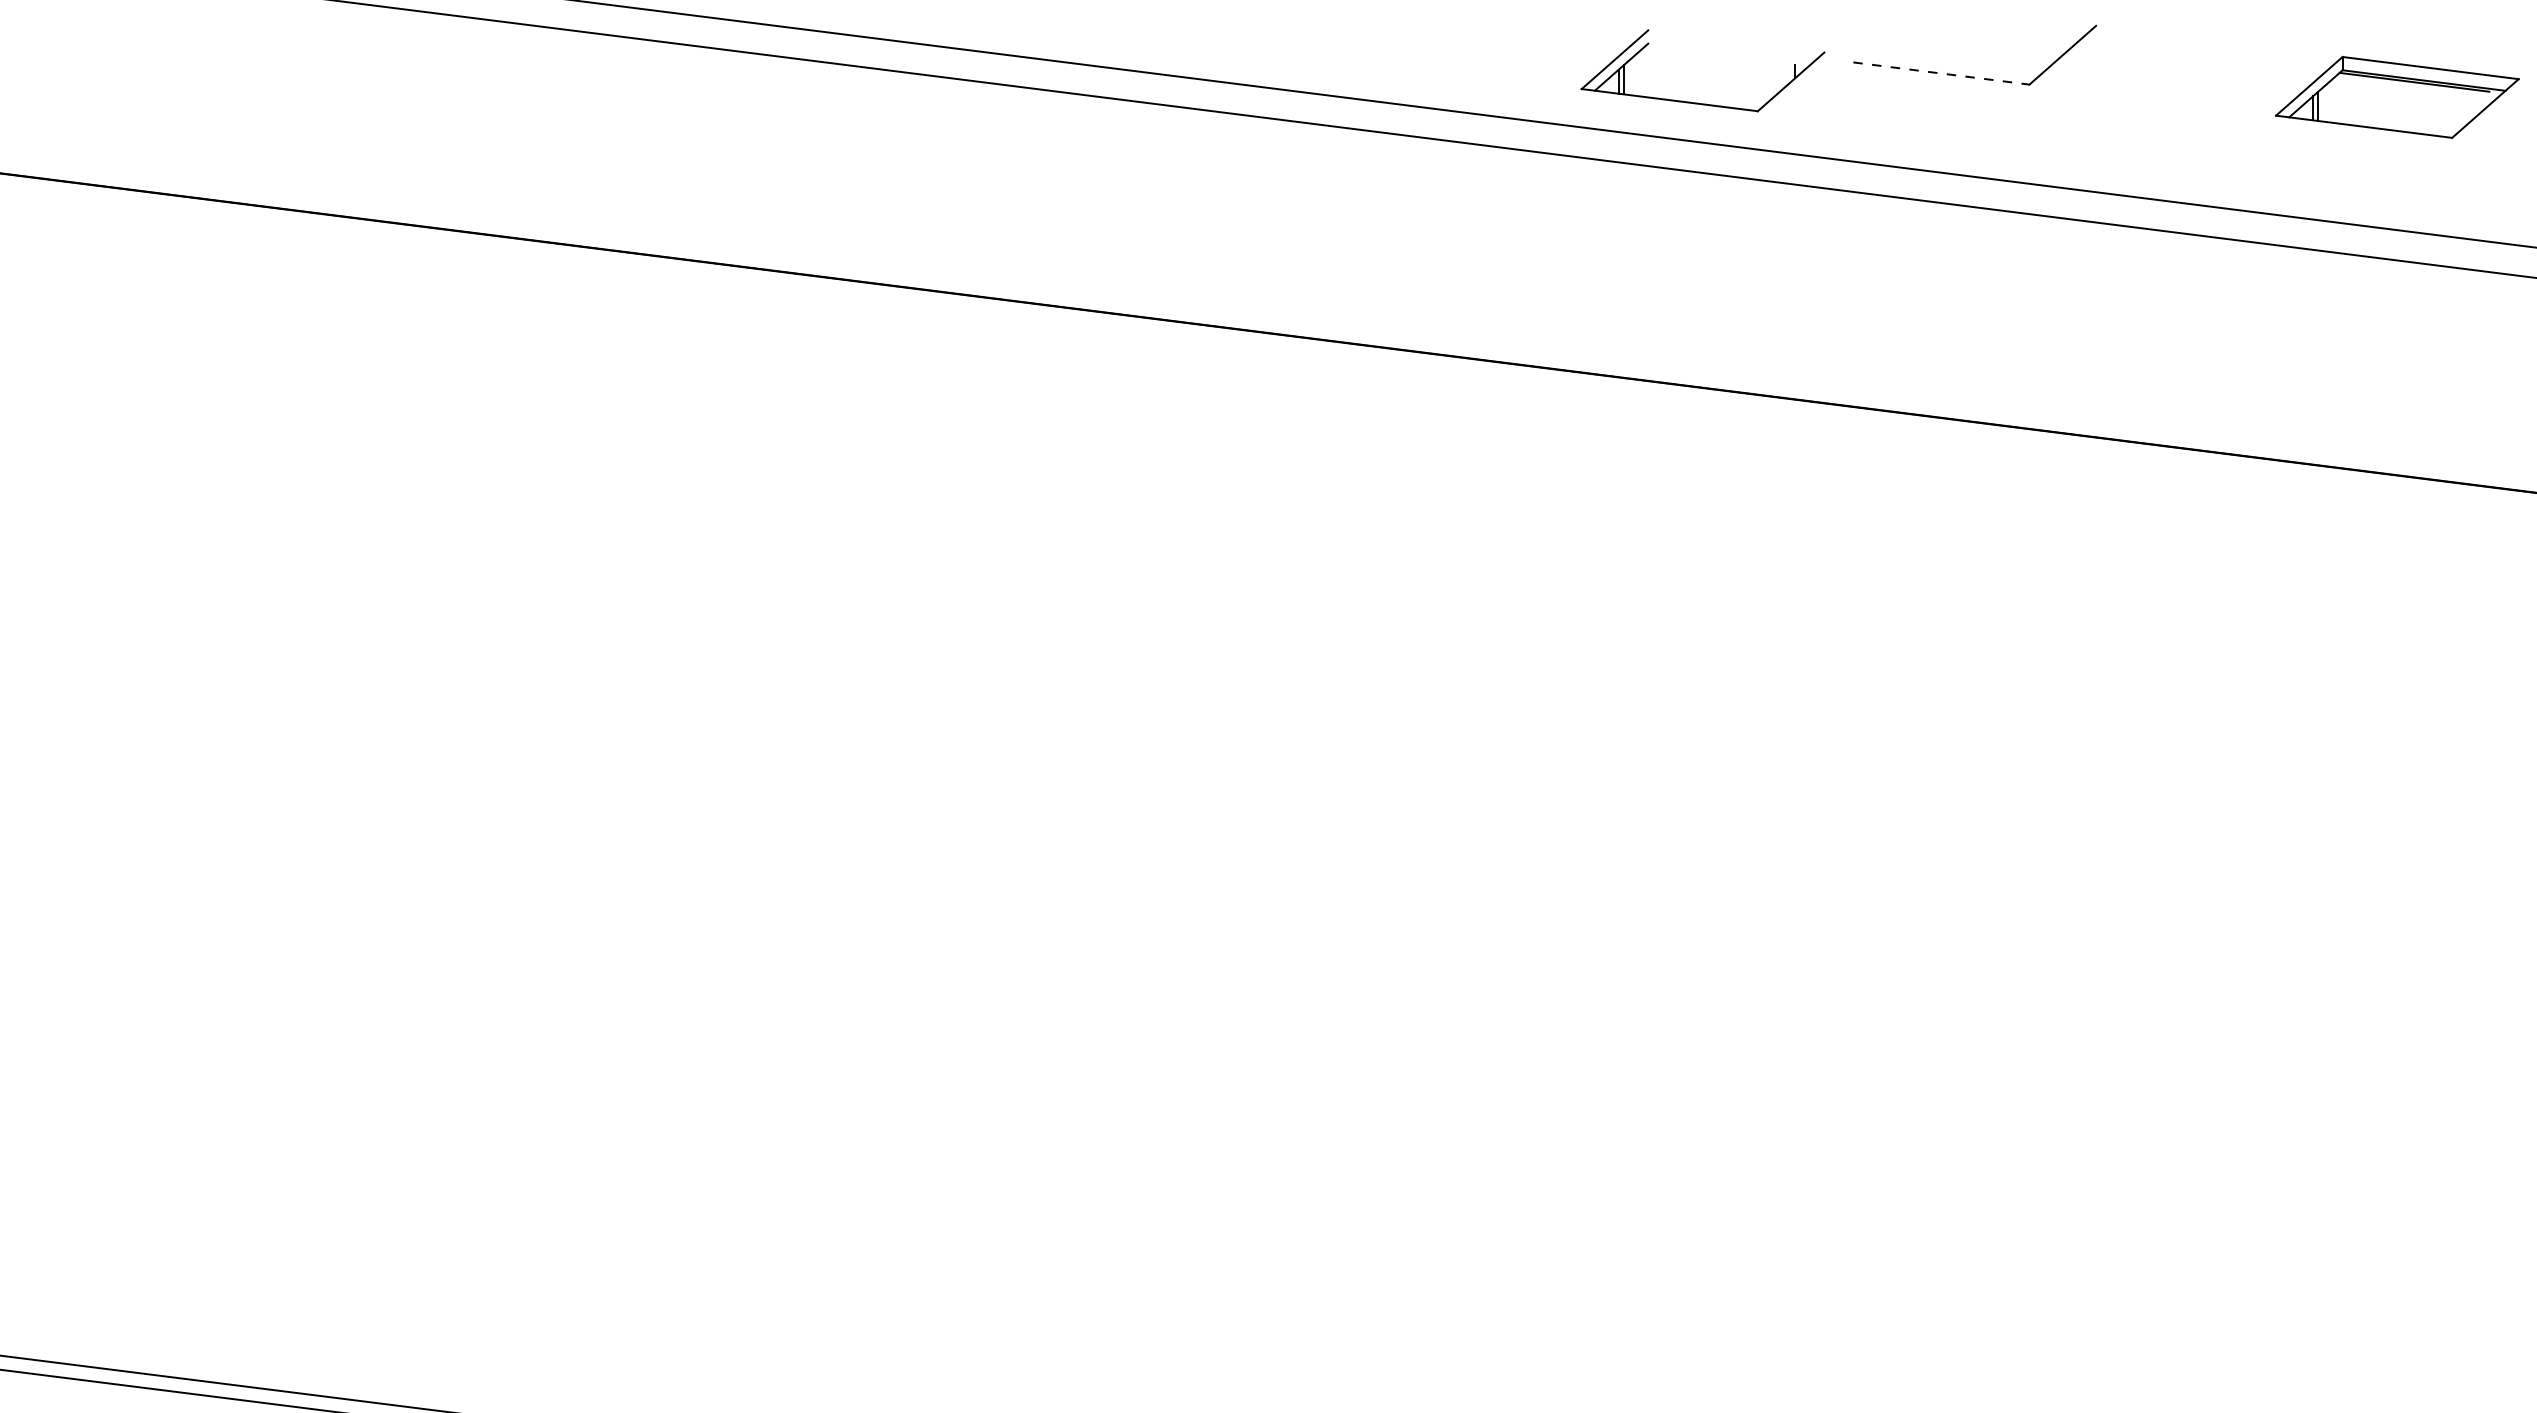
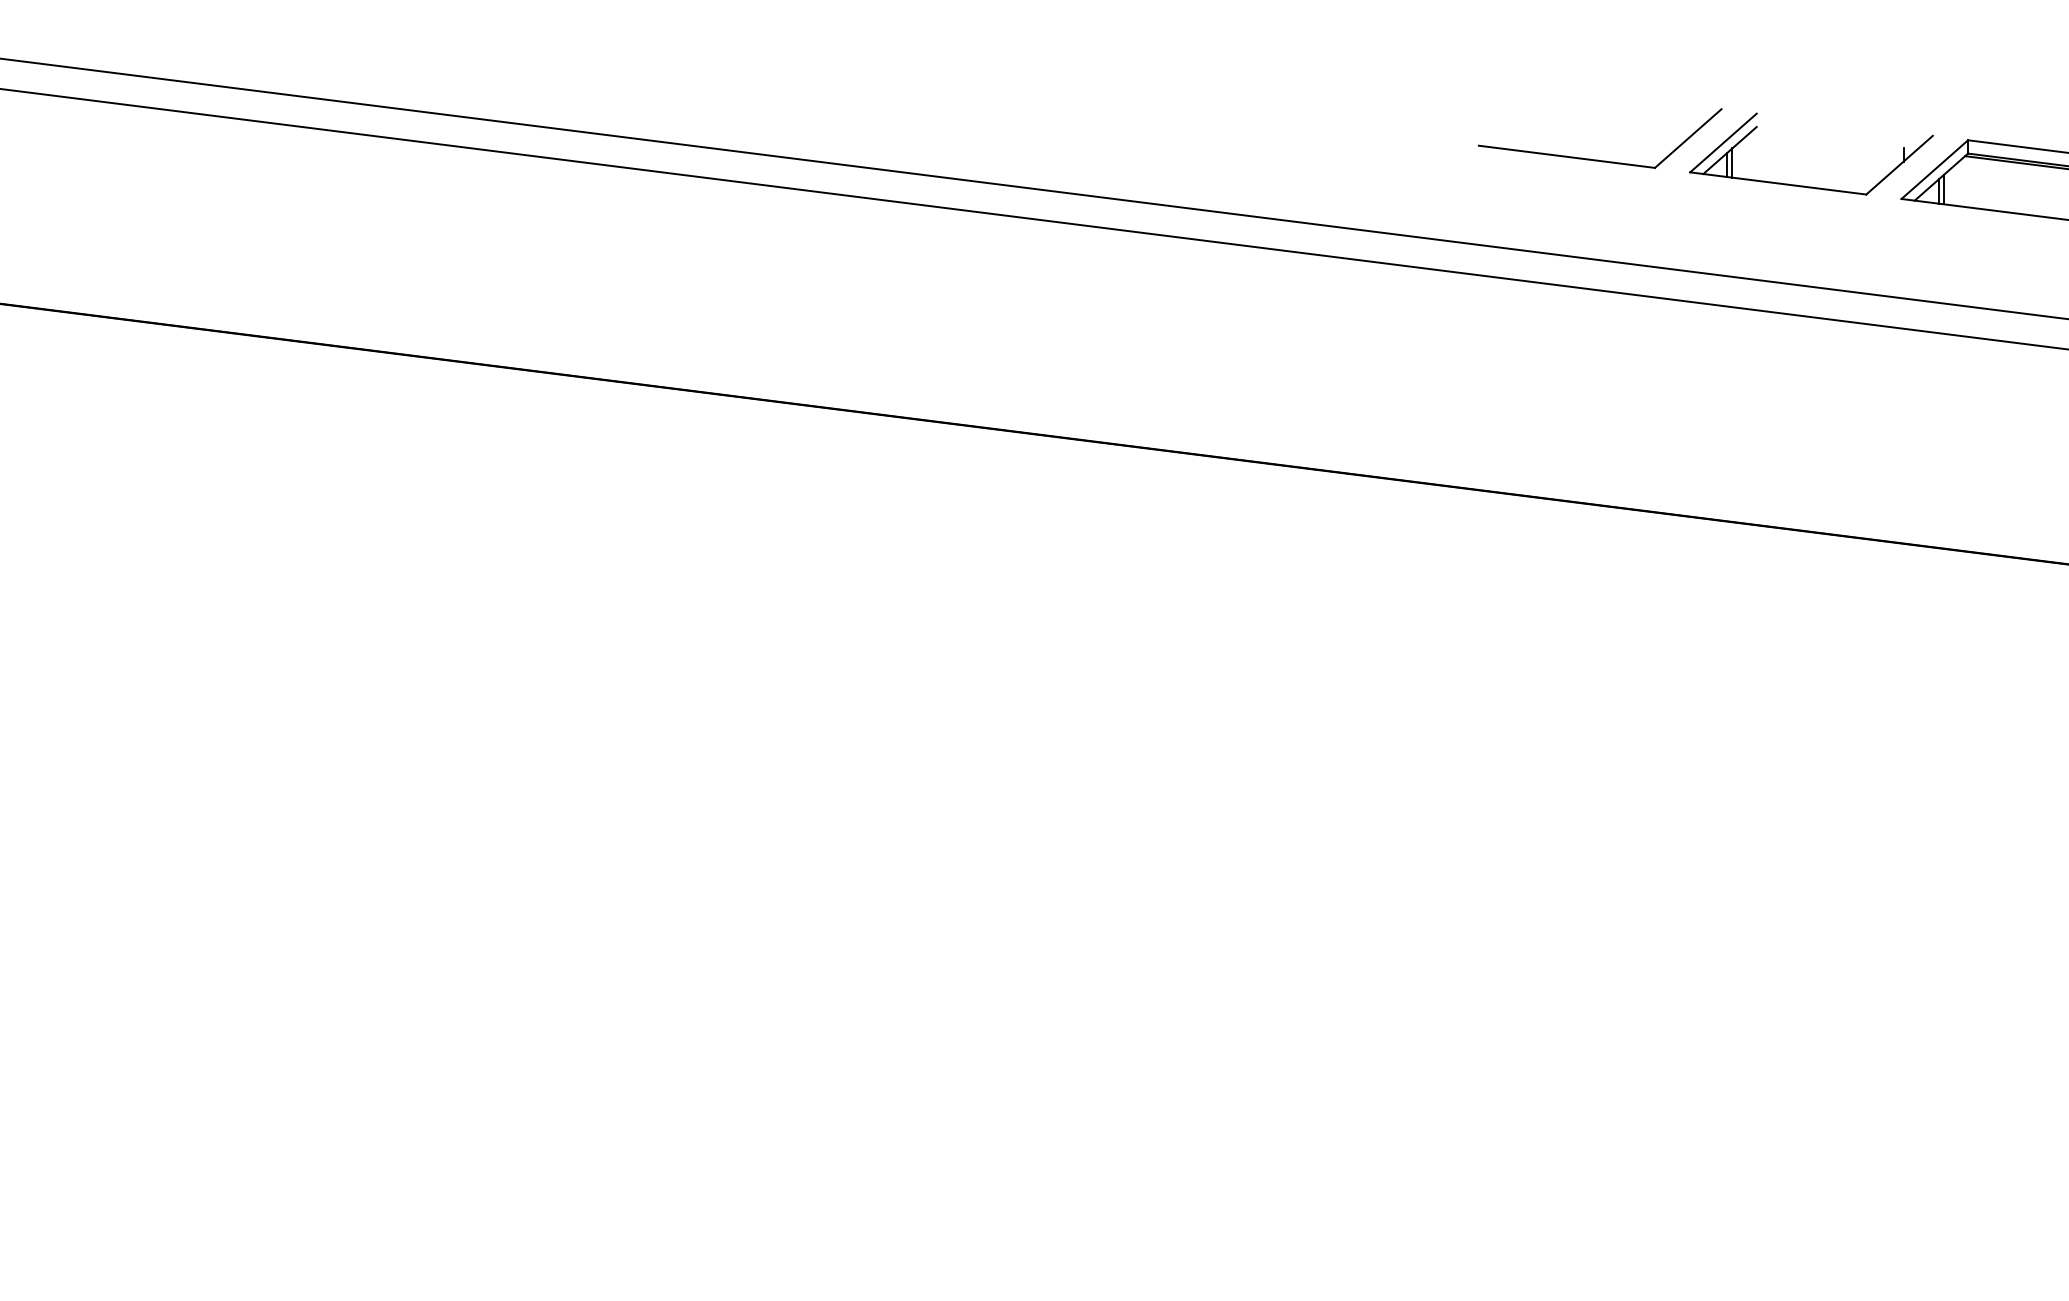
line: (1941, 73) -> (1566, 156), dashed -> solid
part: (1698, 102) -> (1806, 185), moved

